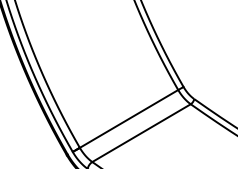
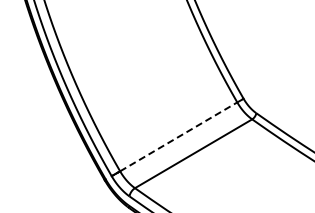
line: (128, 118) -> (178, 136), solid -> dashed

